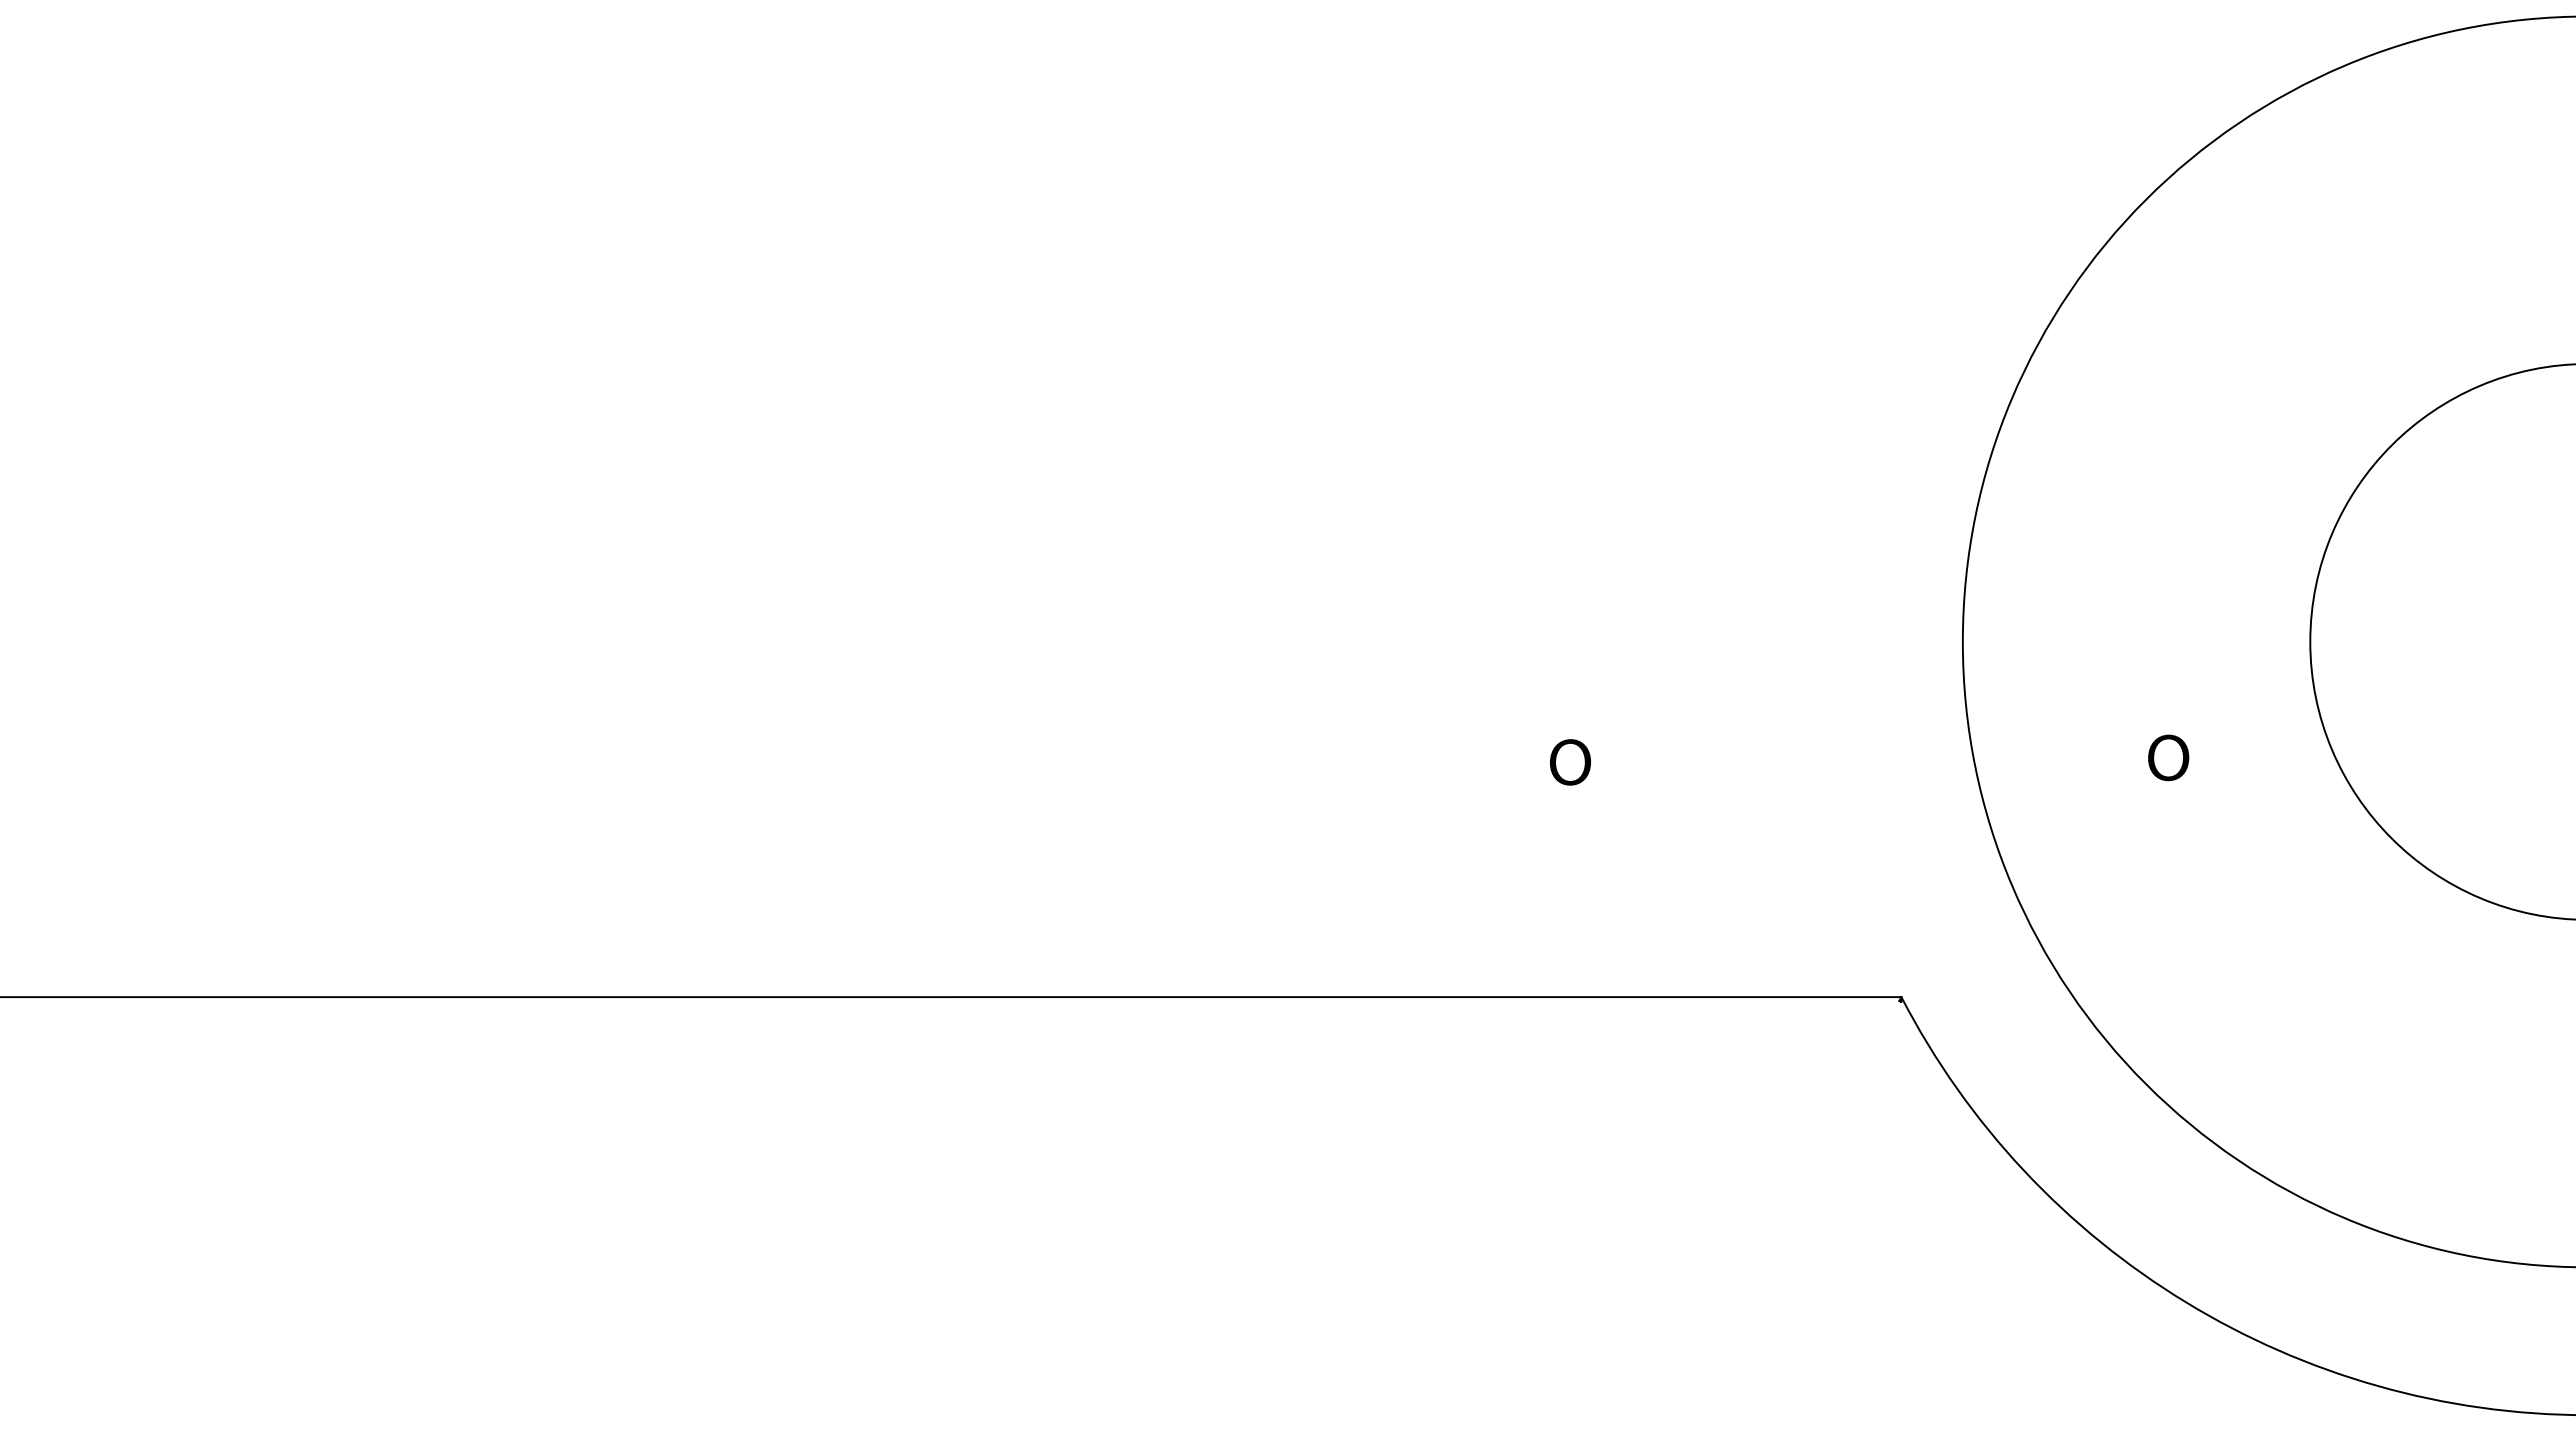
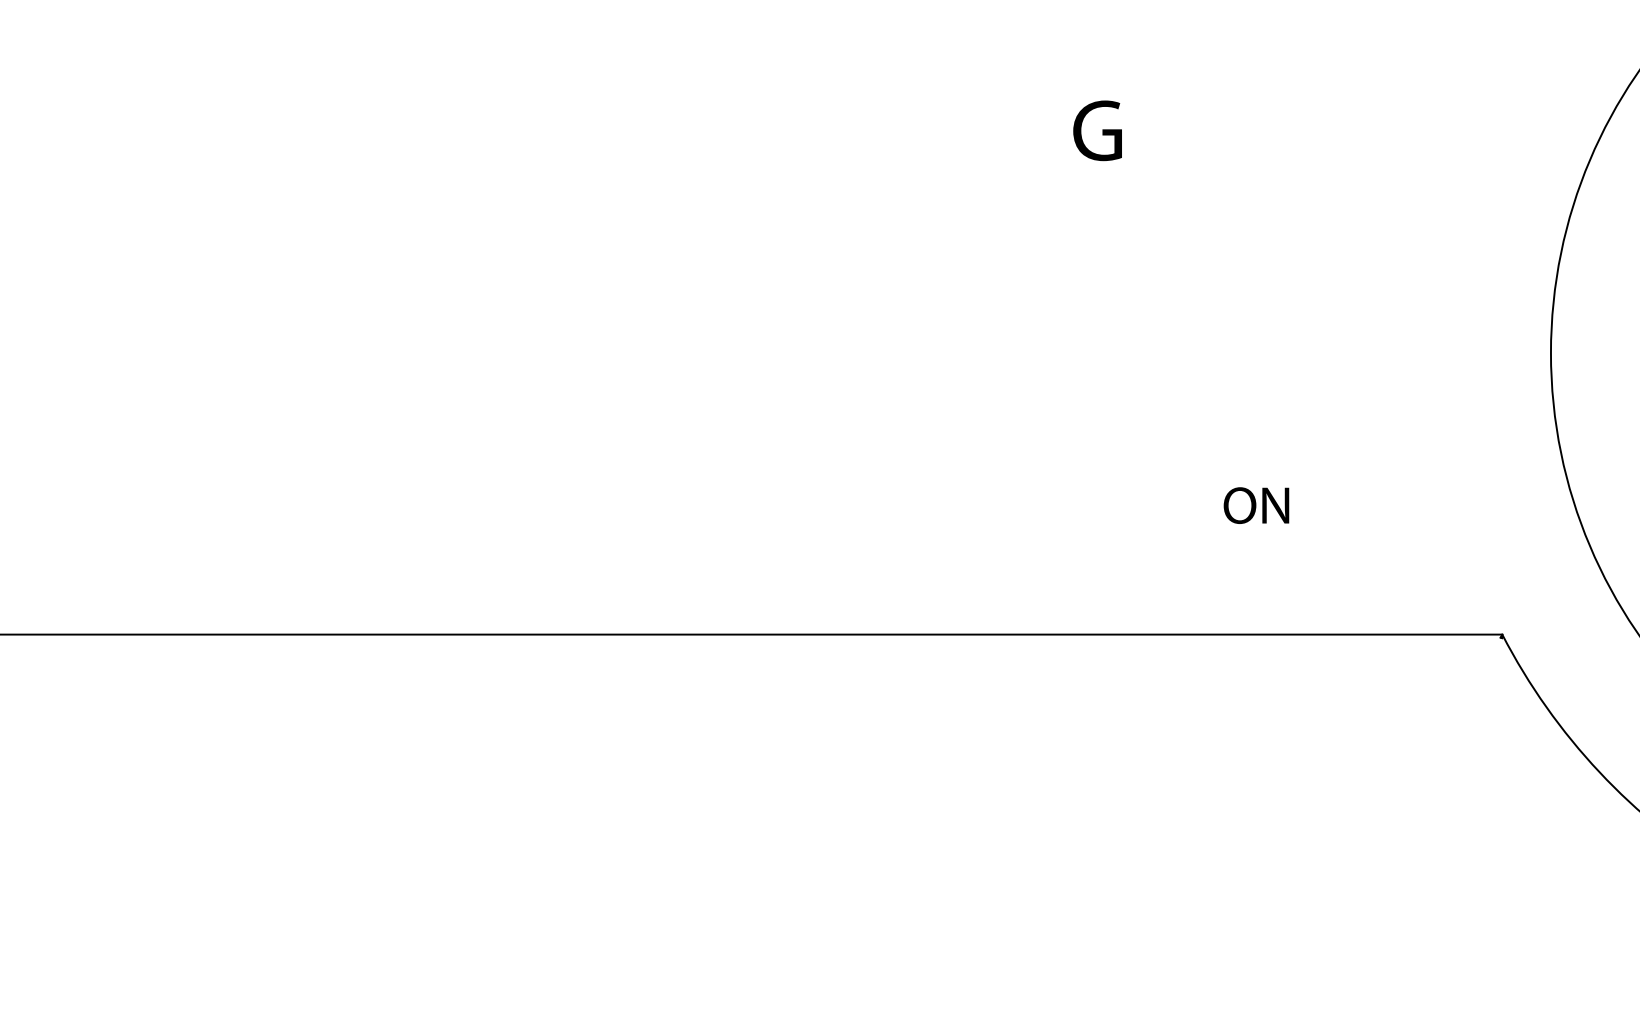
fill: (1390, 361) -> (1097, 130), added
part: (1570, 762) -> (1240, 505), moved
fill: (1615, 833) -> (1275, 504), added

